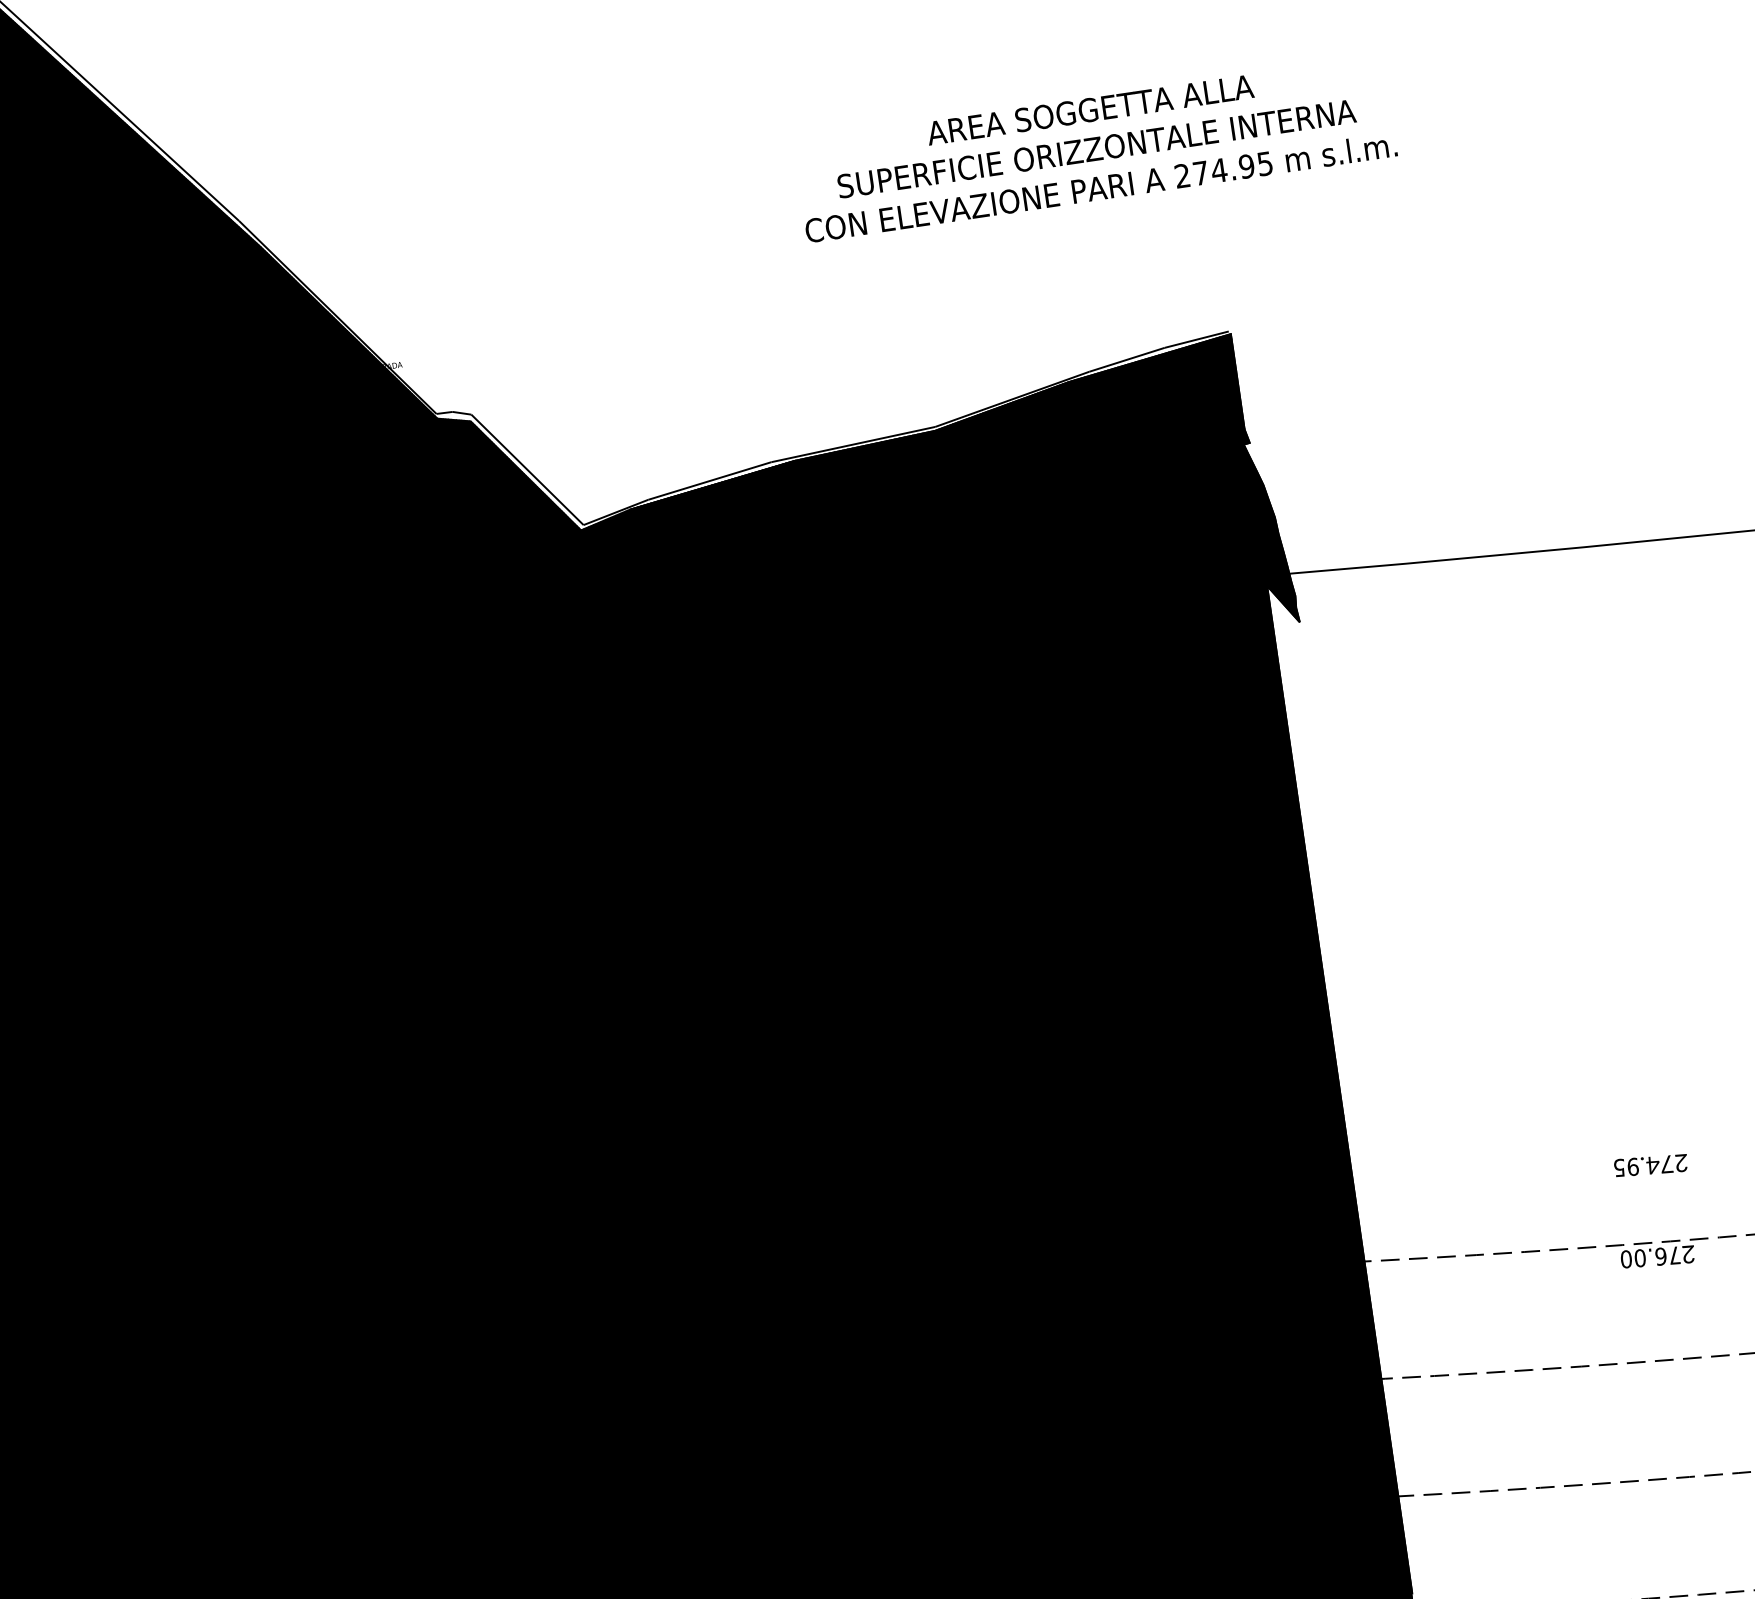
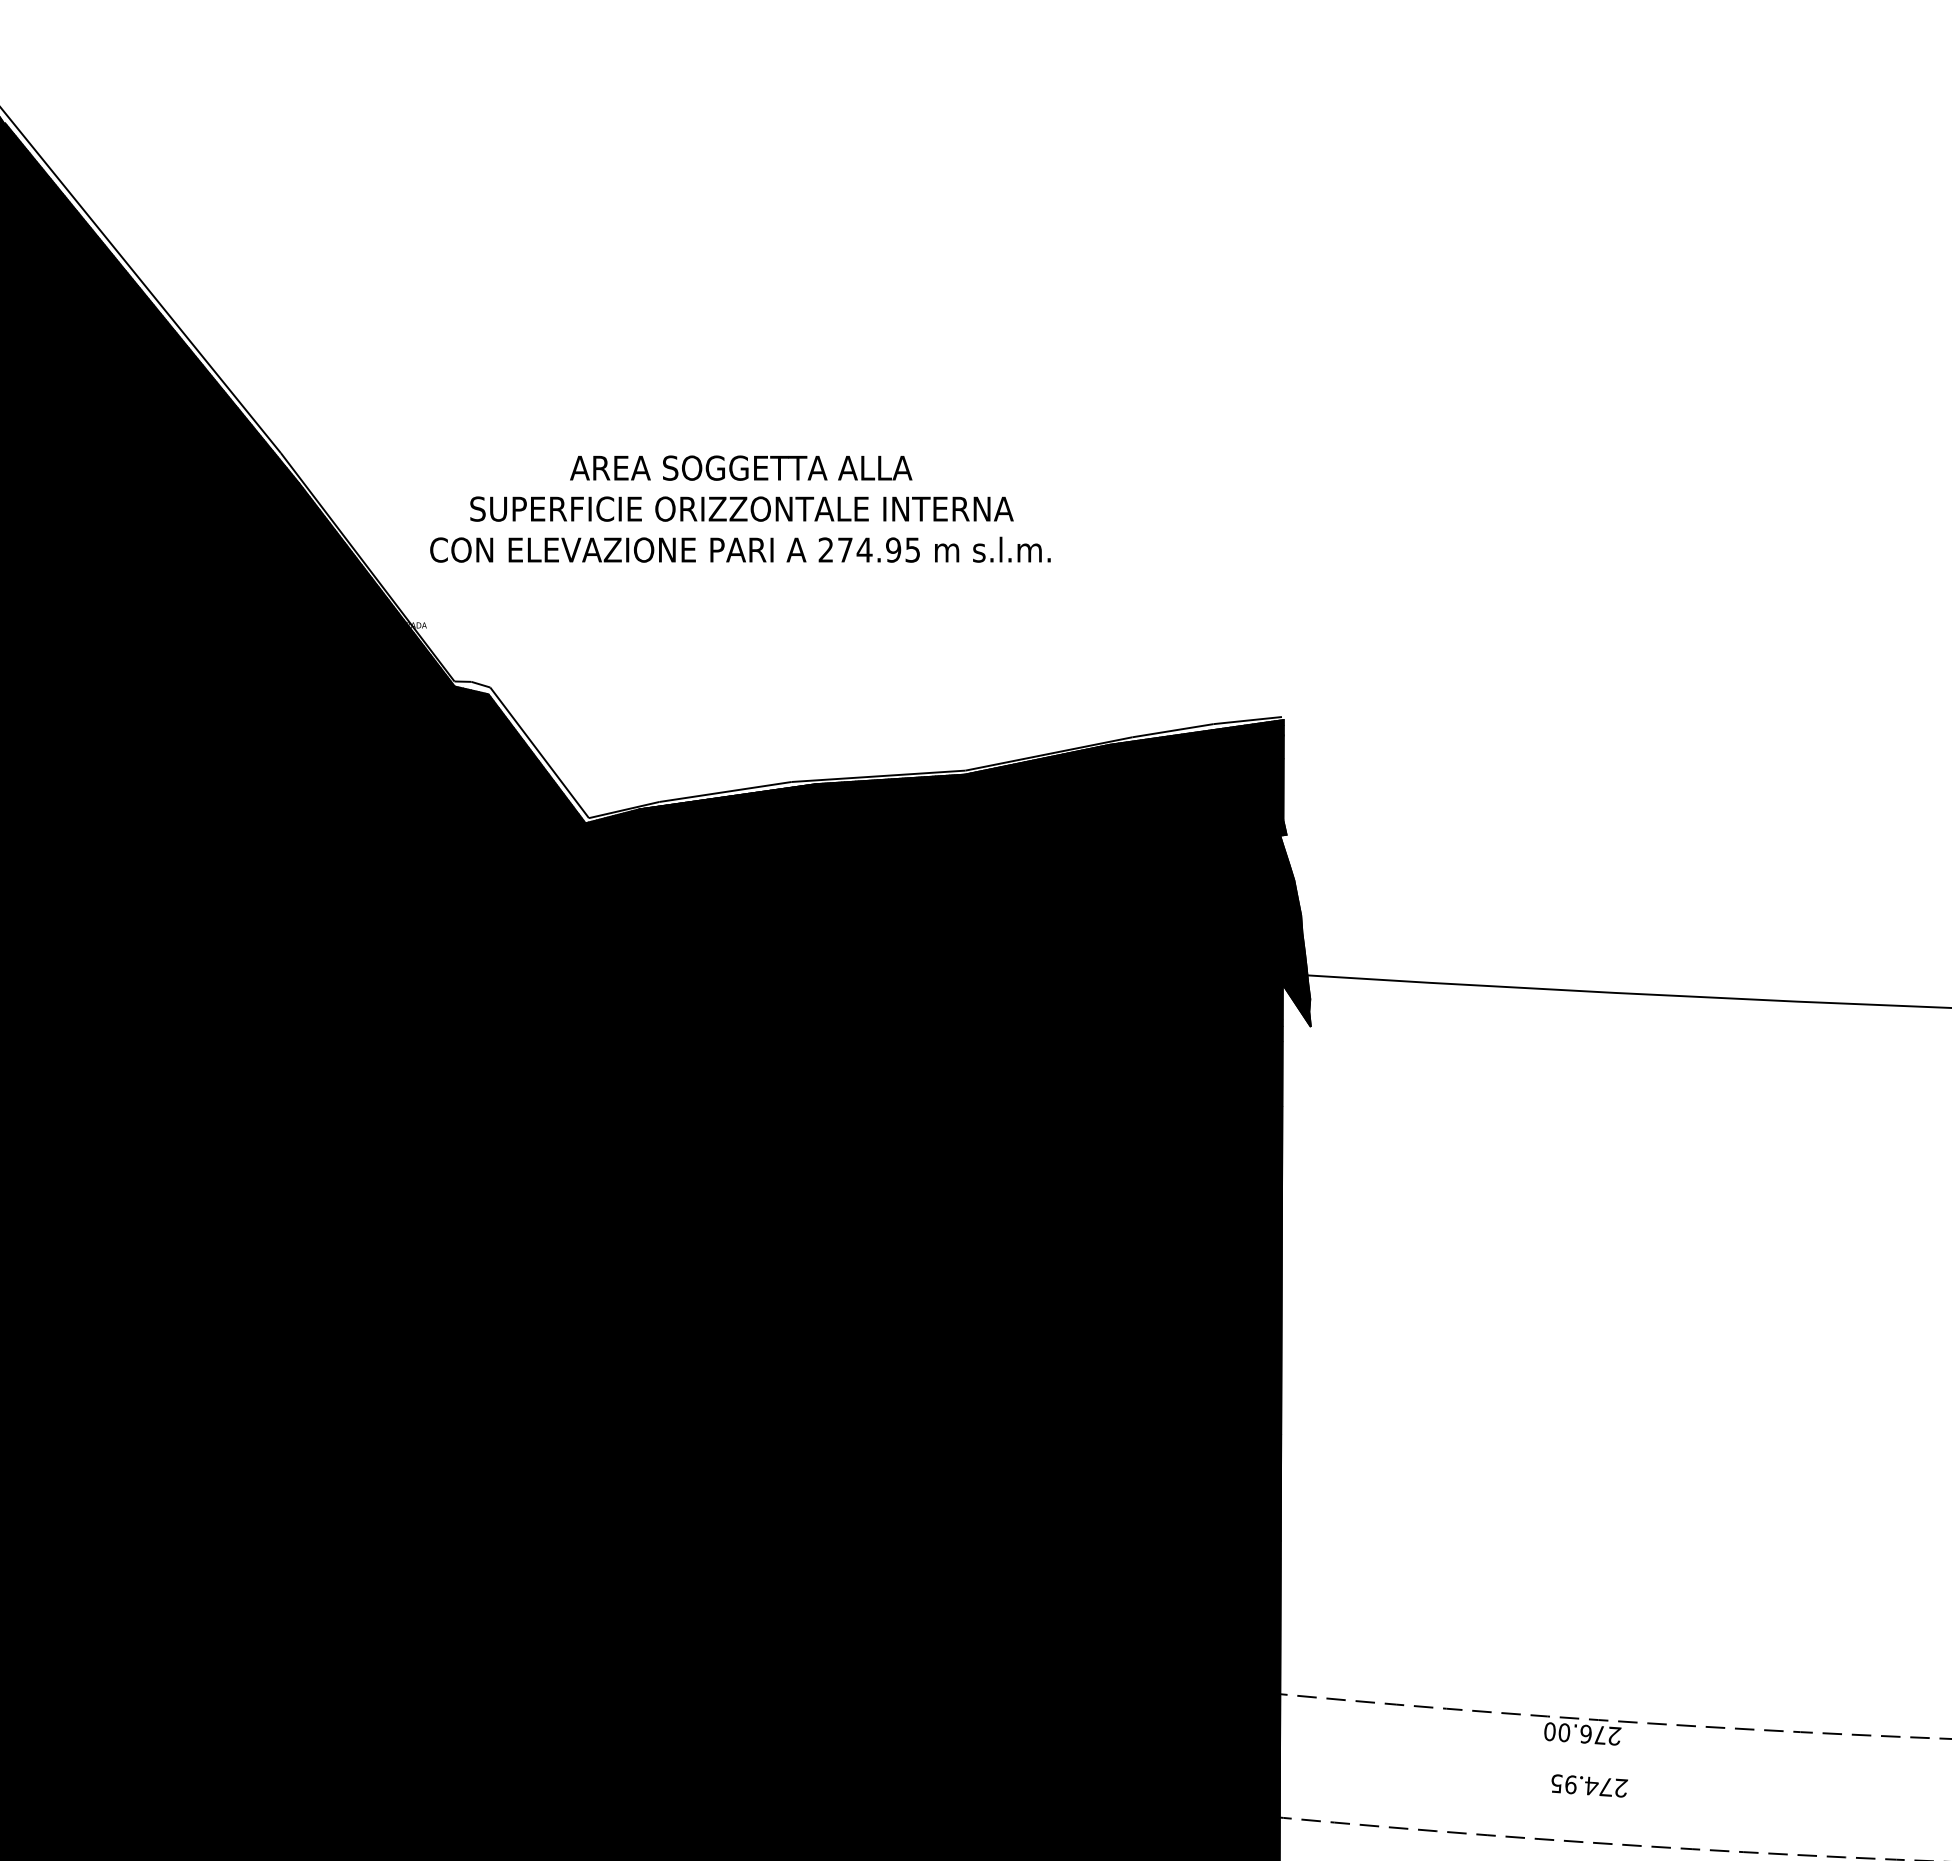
text: (1095, 148) -> (740, 508), moved
text: (1650, 1165) -> (1589, 1785), moved

